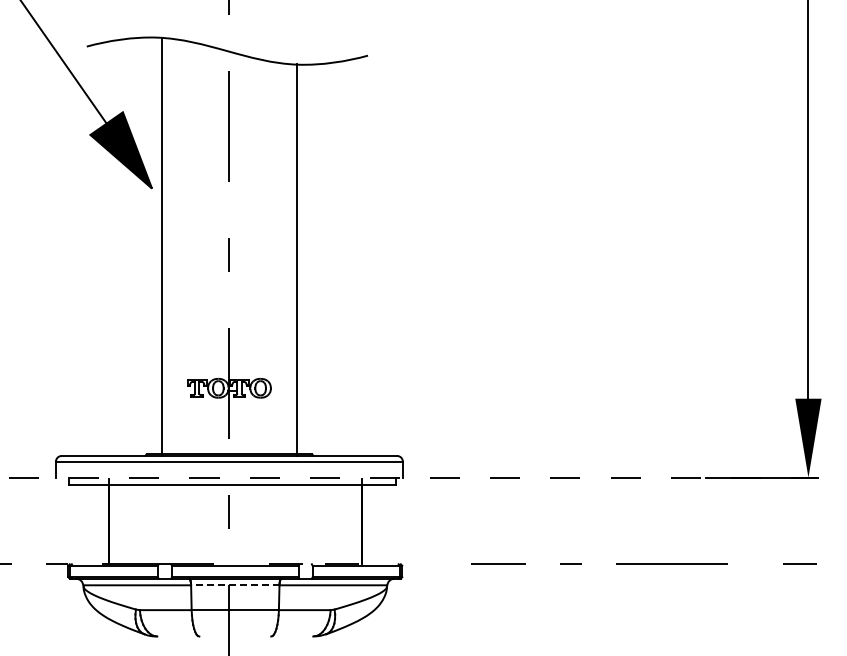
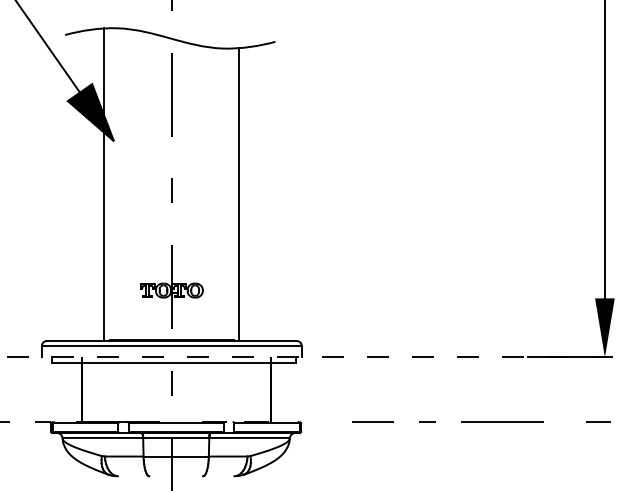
line: (162, 246) -> (104, 184), moved
line: (296, 259) -> (239, 194), moved
line: (234, 585) -> (175, 438), dashed -> solid

